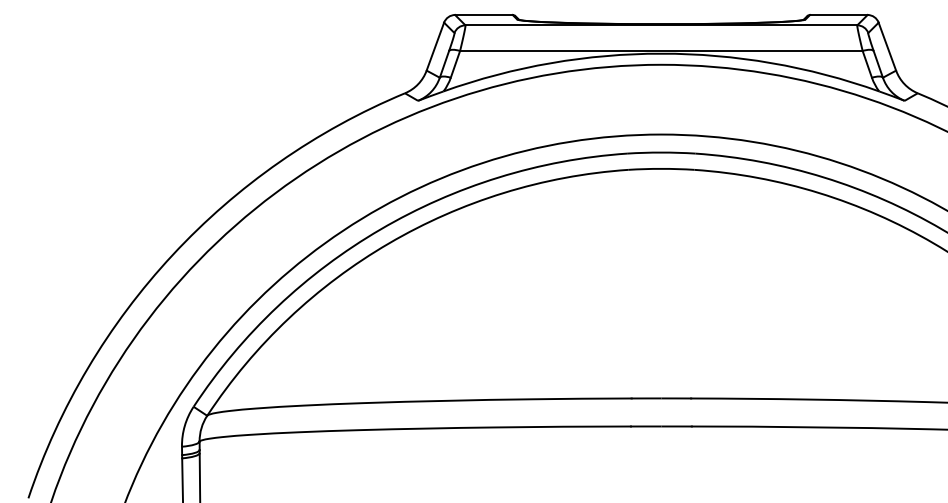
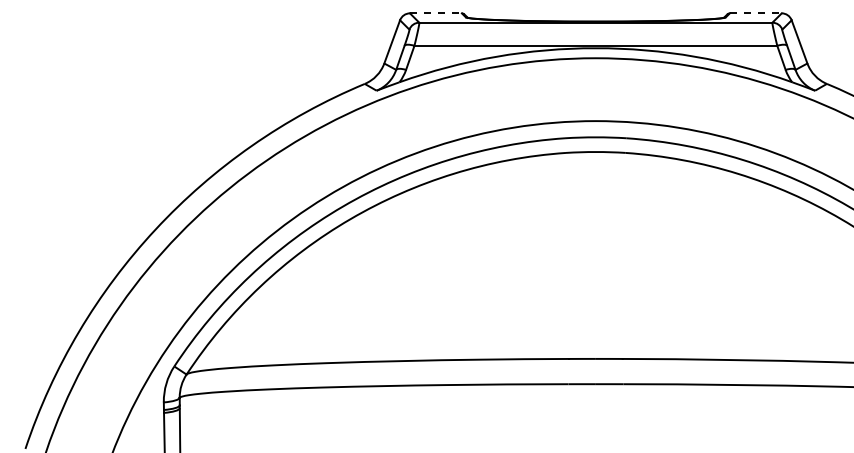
line: (483, 15) -> (435, 13), solid -> dashed
line: (838, 15) -> (755, 13), solid -> dashed

